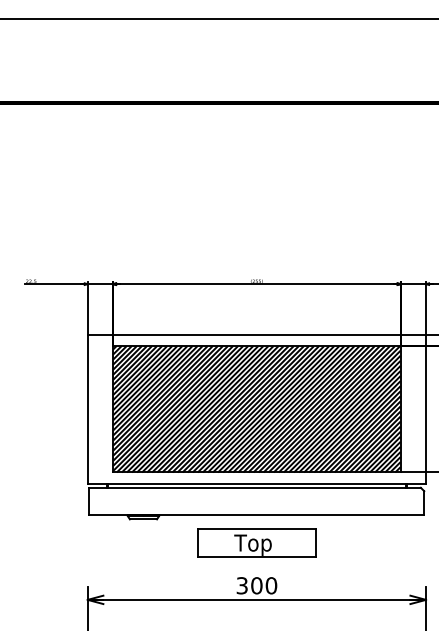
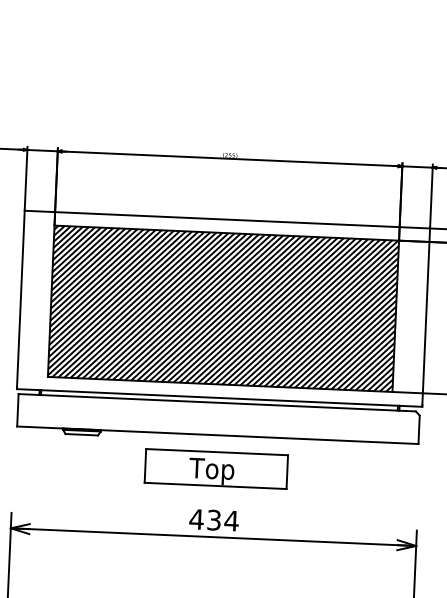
text: (256, 585) -> (213, 519), 300 -> 434

